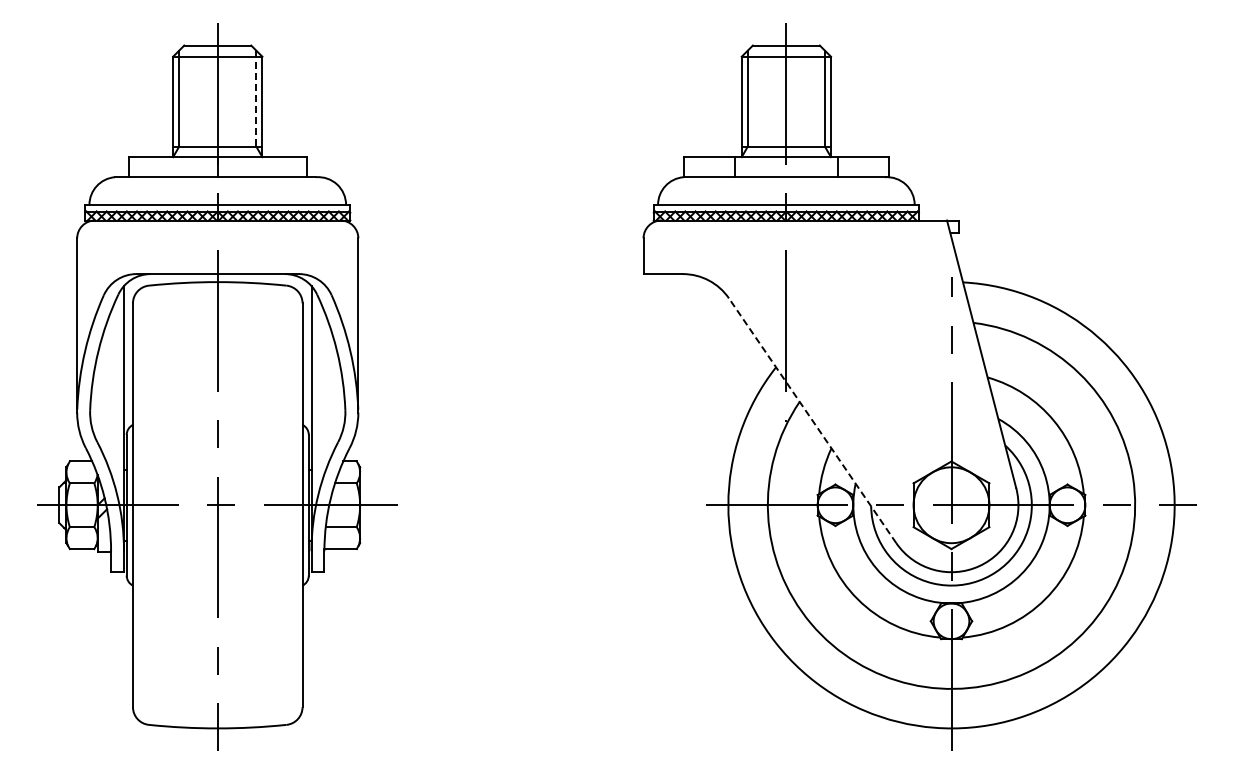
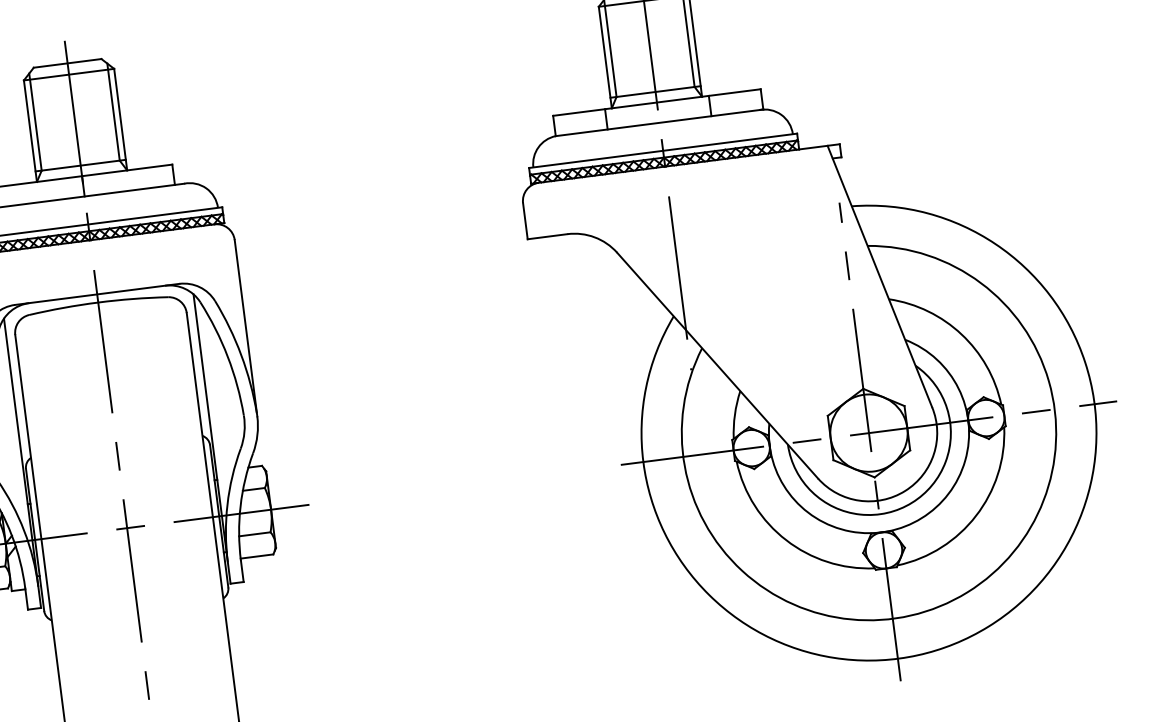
line: (256, 99) -> (113, 112), dashed -> solid
line: (812, 420) -> (717, 365), dashed -> solid

